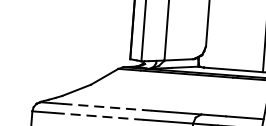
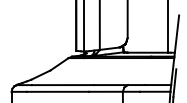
line: (107, 107) -> (63, 85), dashed -> solid
line: (98, 115) -> (57, 91), dashed -> solid

